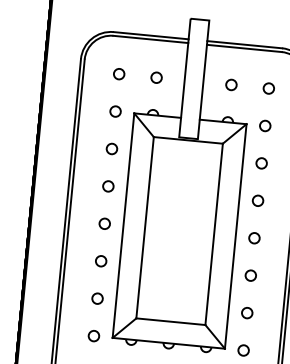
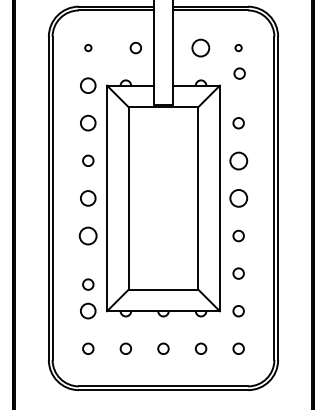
circle: (119, 73) -> (88, 47), size x0.6
circle: (156, 77) -> (135, 47), moved
circle: (231, 84) -> (201, 47), size x1.6
circle: (268, 87) -> (238, 47), size x0.6
circle: (115, 111) -> (88, 85), size x1.4
circle: (265, 125) -> (239, 73), moved
circle: (112, 149) -> (88, 123), size x1.4
circle: (257, 200) -> (238, 160), size x1.6
circle: (104, 223) -> (88, 198), size x1.4
circle: (254, 238) -> (238, 198), size x1.6
circle: (101, 260) -> (88, 235), size x1.6
circle: (97, 298) -> (88, 284), moved
circle: (94, 336) -> (88, 311), size x1.4

